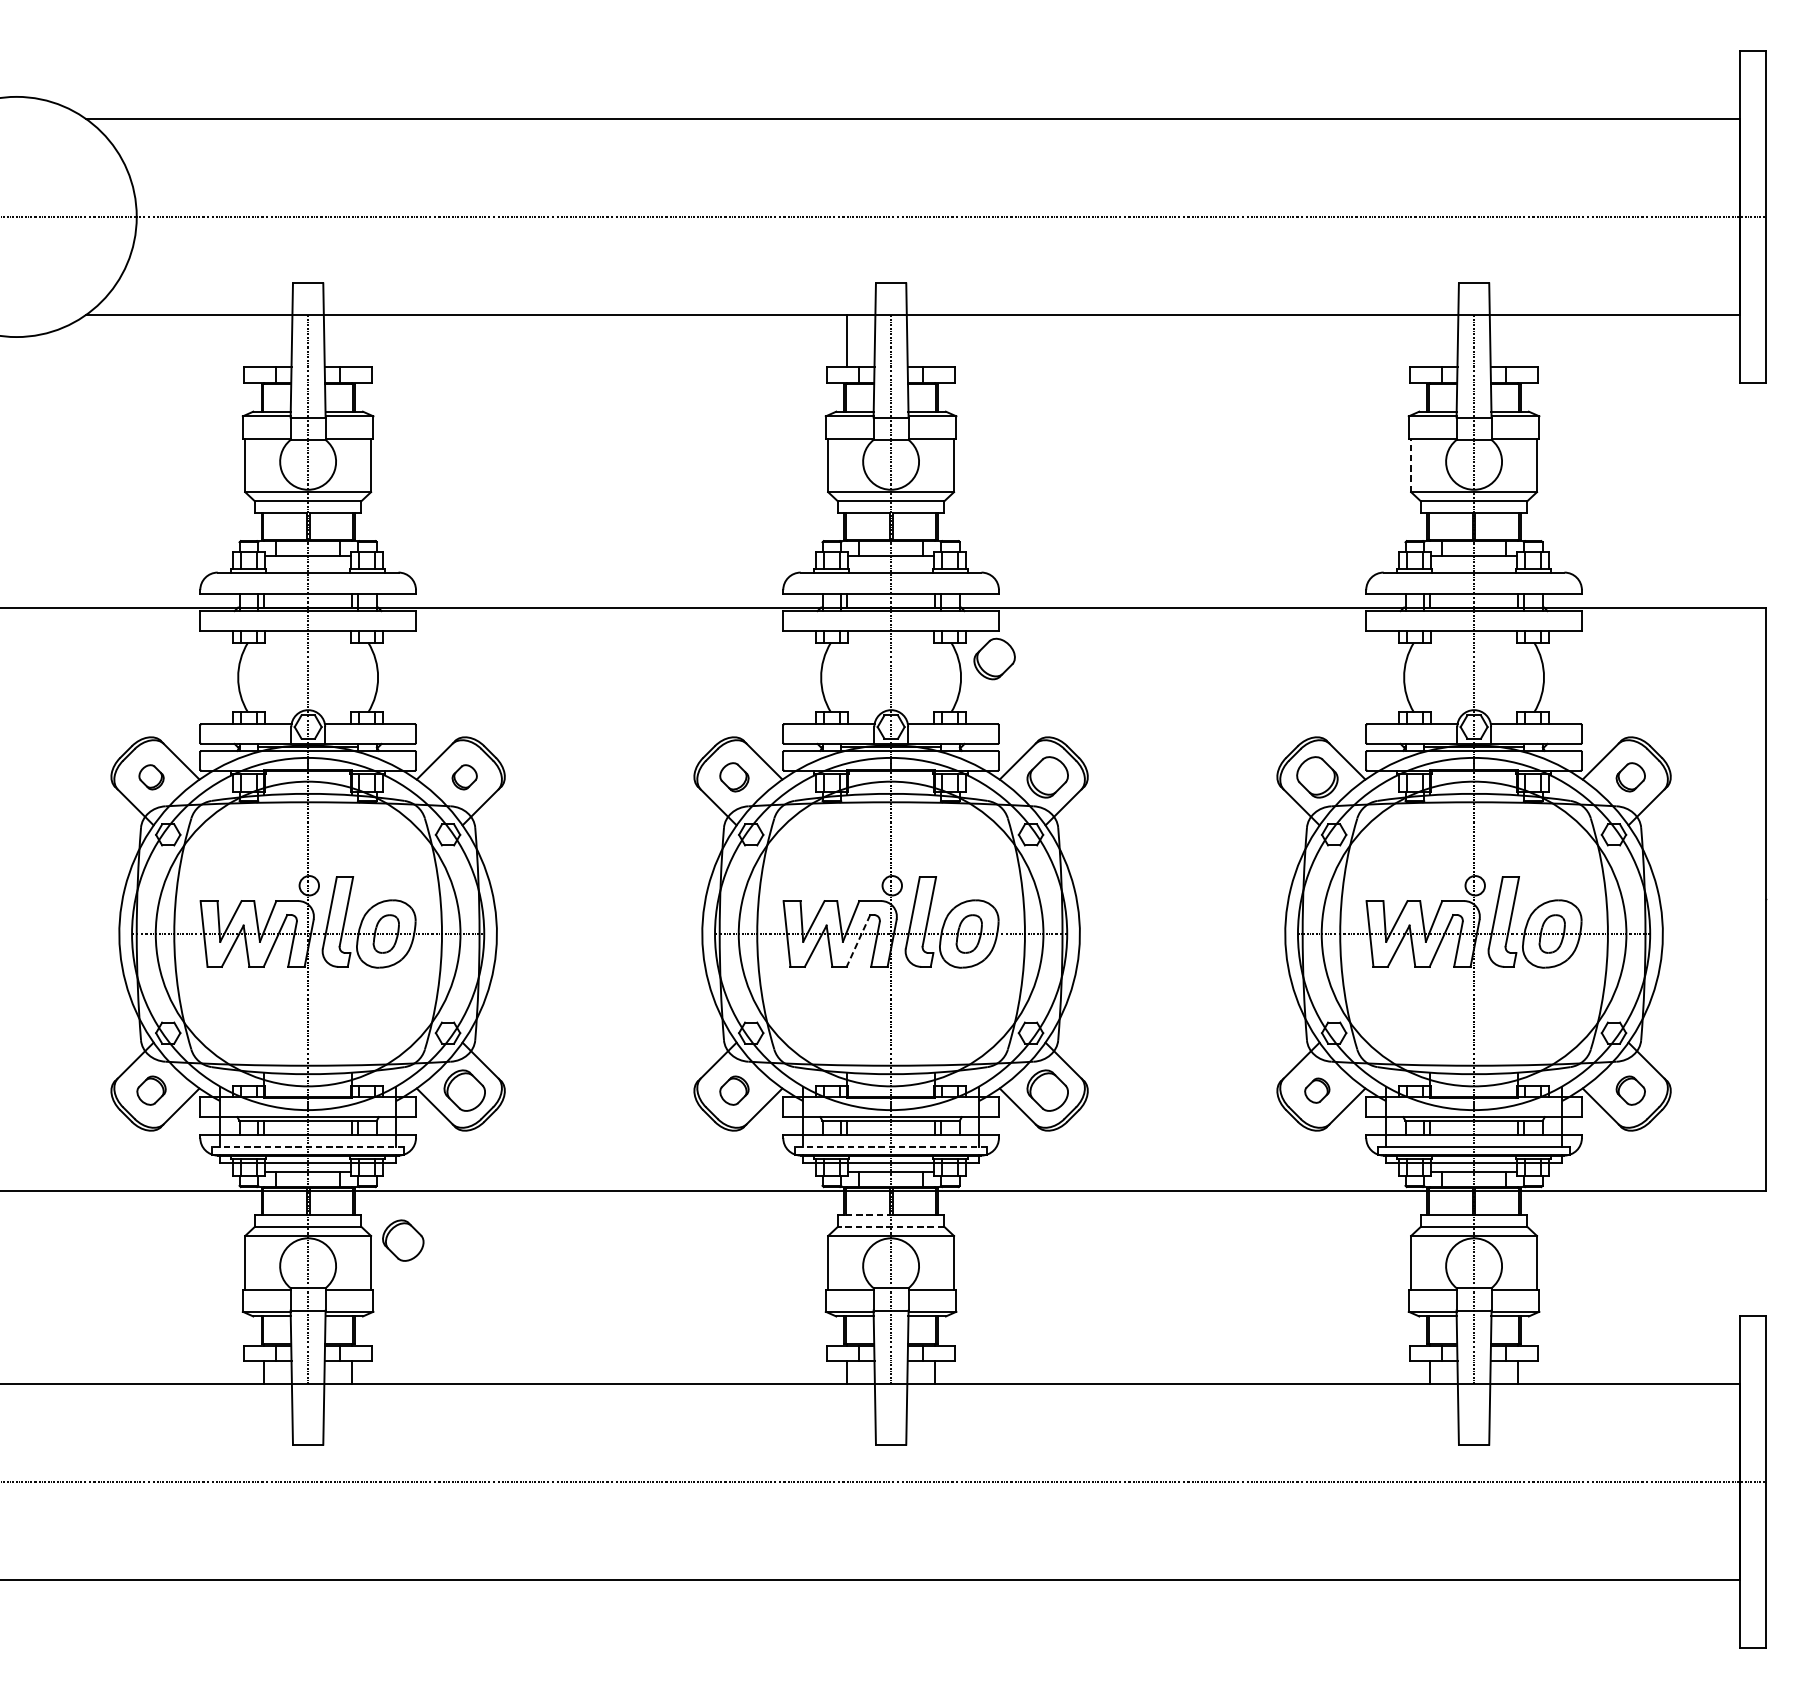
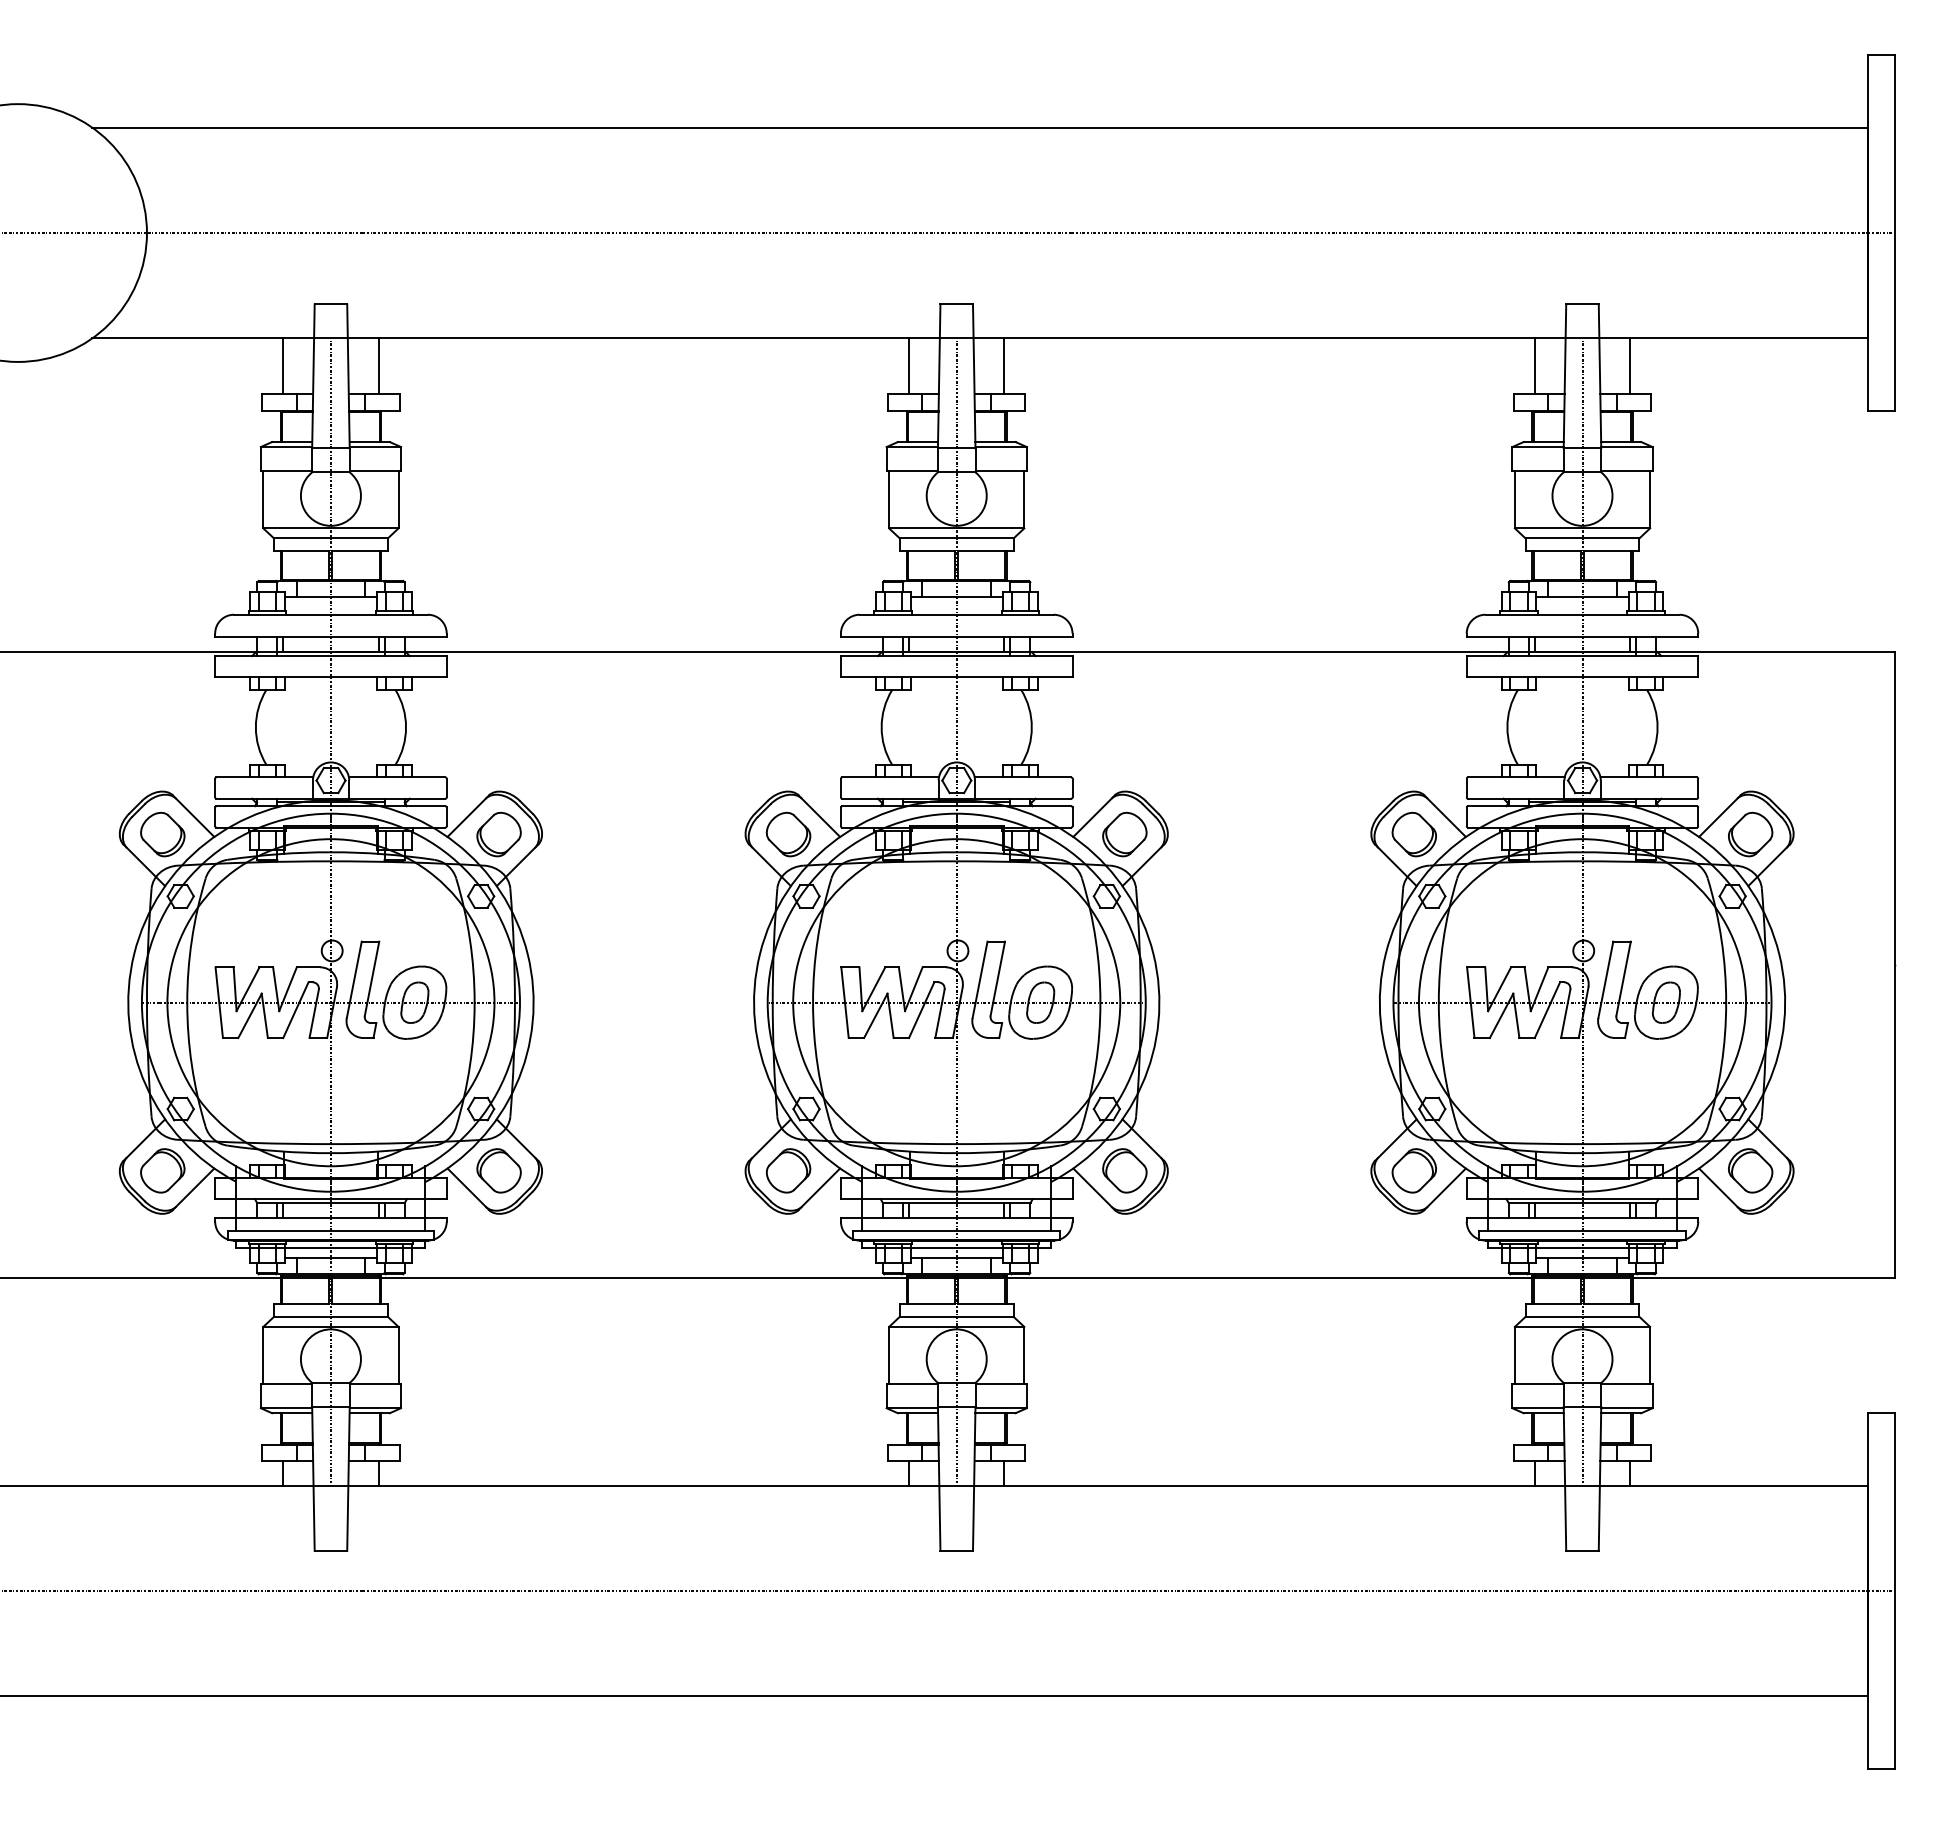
line: (263, 341) -> (283, 366), added
line: (352, 341) -> (378, 366), added
line: (935, 341) -> (1004, 366), added
line: (1429, 341) -> (1534, 366), added
line: (1518, 341) -> (1630, 366), added
line: (1410, 465) -> (1514, 499), dashed -> solid
part: (994, 658) -> (1067, 707), removed
part: (151, 777) -> (162, 834), size x1.67
part: (464, 777) -> (498, 834), size x1.67
part: (734, 777) -> (788, 834), size x1.43
part: (1630, 777) -> (1750, 834), size x1.43
line: (858, 941) -> (921, 1010), dashed -> solid
part: (151, 1090) -> (162, 1170), size x1.43
part: (734, 1090) -> (788, 1170), size x1.43
part: (1316, 1090) -> (1413, 1170), size x1.67
part: (1630, 1090) -> (1750, 1170), size x1.43
line: (307, 1146) -> (330, 1230), dashed -> solid
line: (890, 1146) -> (956, 1230), dashed -> solid
line: (867, 1215) -> (931, 1304), dashed -> solid
line: (890, 1226) -> (956, 1316), dashed -> solid
part: (402, 1240) -> (432, 1331), removed

